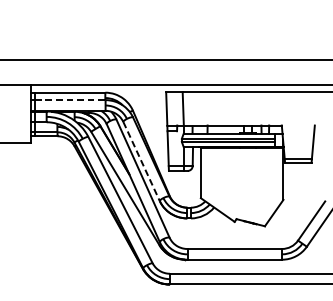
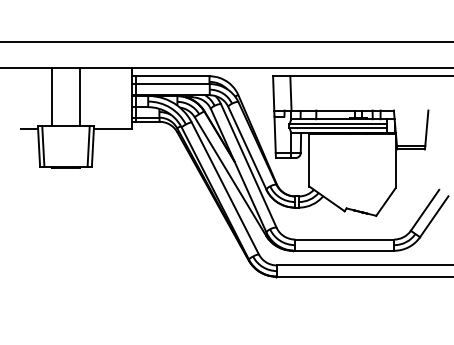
line: (69, 100) -> (172, 84), dashed -> solid
line: (141, 161) -> (247, 148), dashed -> solid

